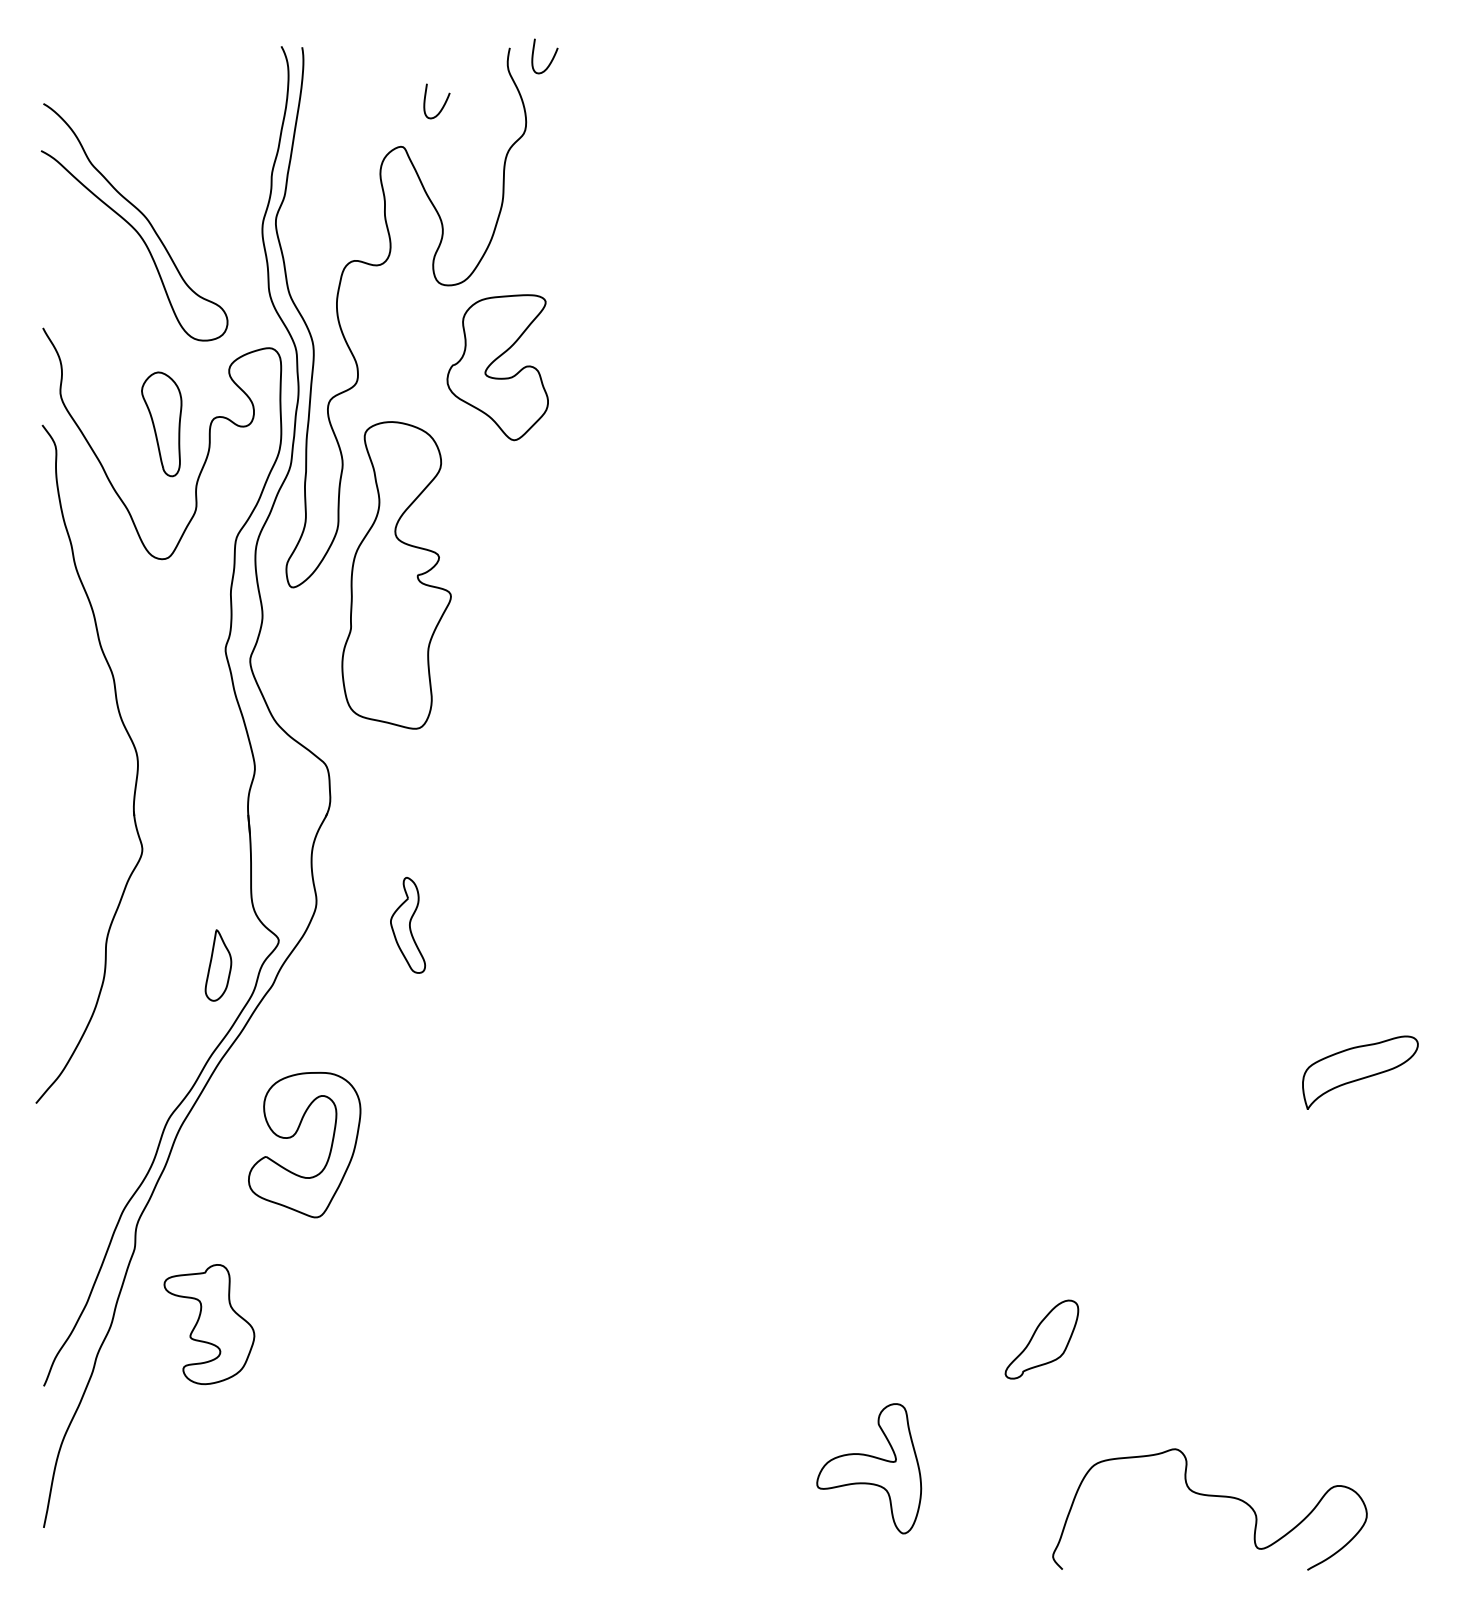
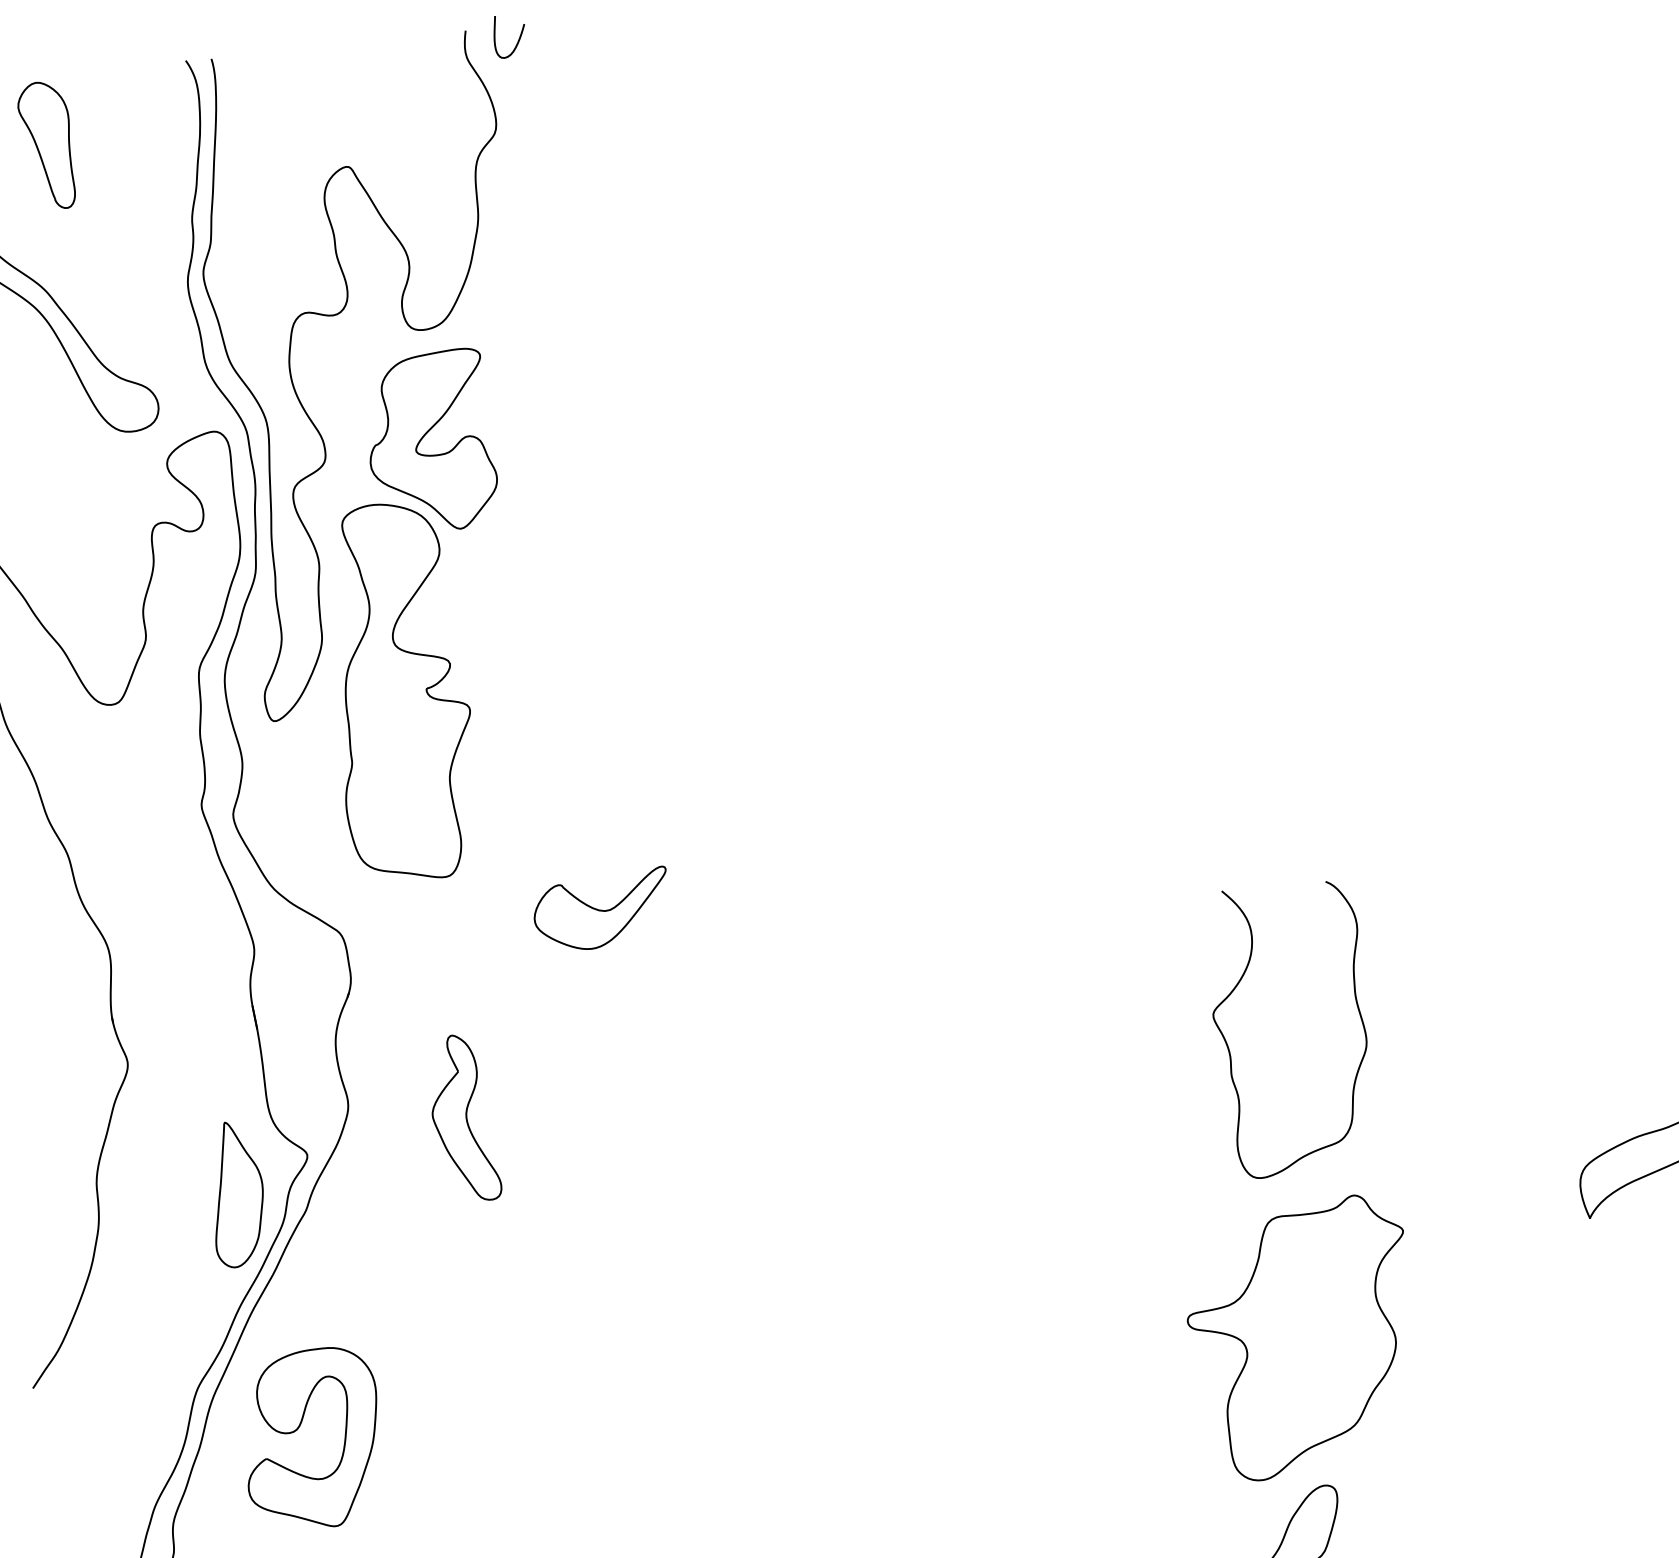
curve: (443, 104) -> (392, 109), removed
part: (495, 361) -> (426, 434), moved
part: (161, 424) -> (46, 146), moved
part: (539, 770) -> (602, 910), added
part: (407, 925) -> (462, 1118), size x1.43
curve: (1032, 937) -> (1229, 1046), added
part: (218, 965) -> (237, 1194), size x1.67
part: (295, 1134) -> (299, 1427), moved
part: (1064, 1179) -> (1302, 1338), added

